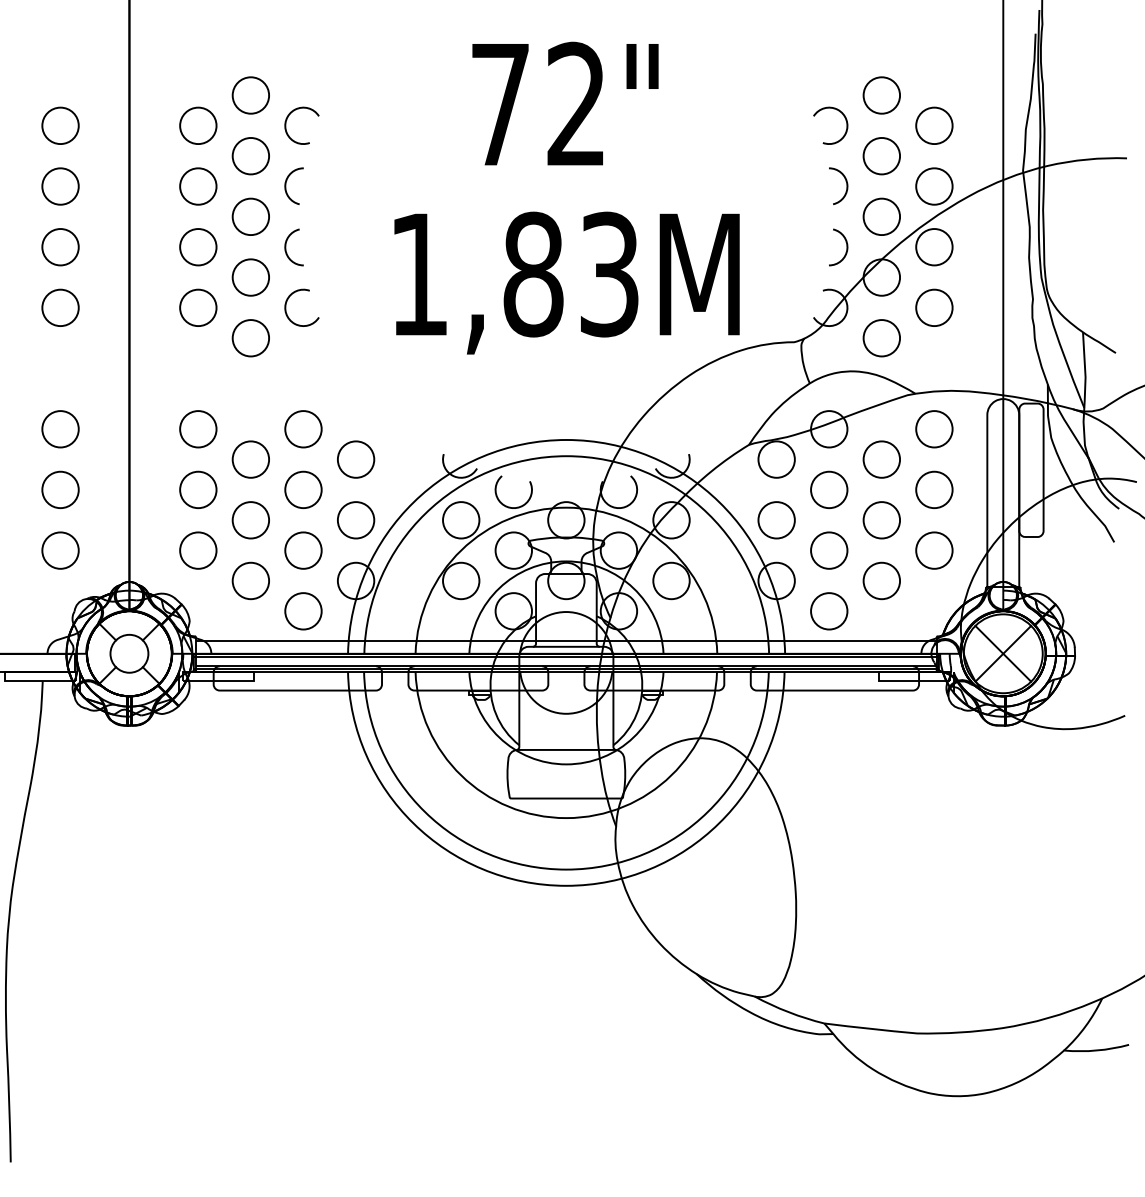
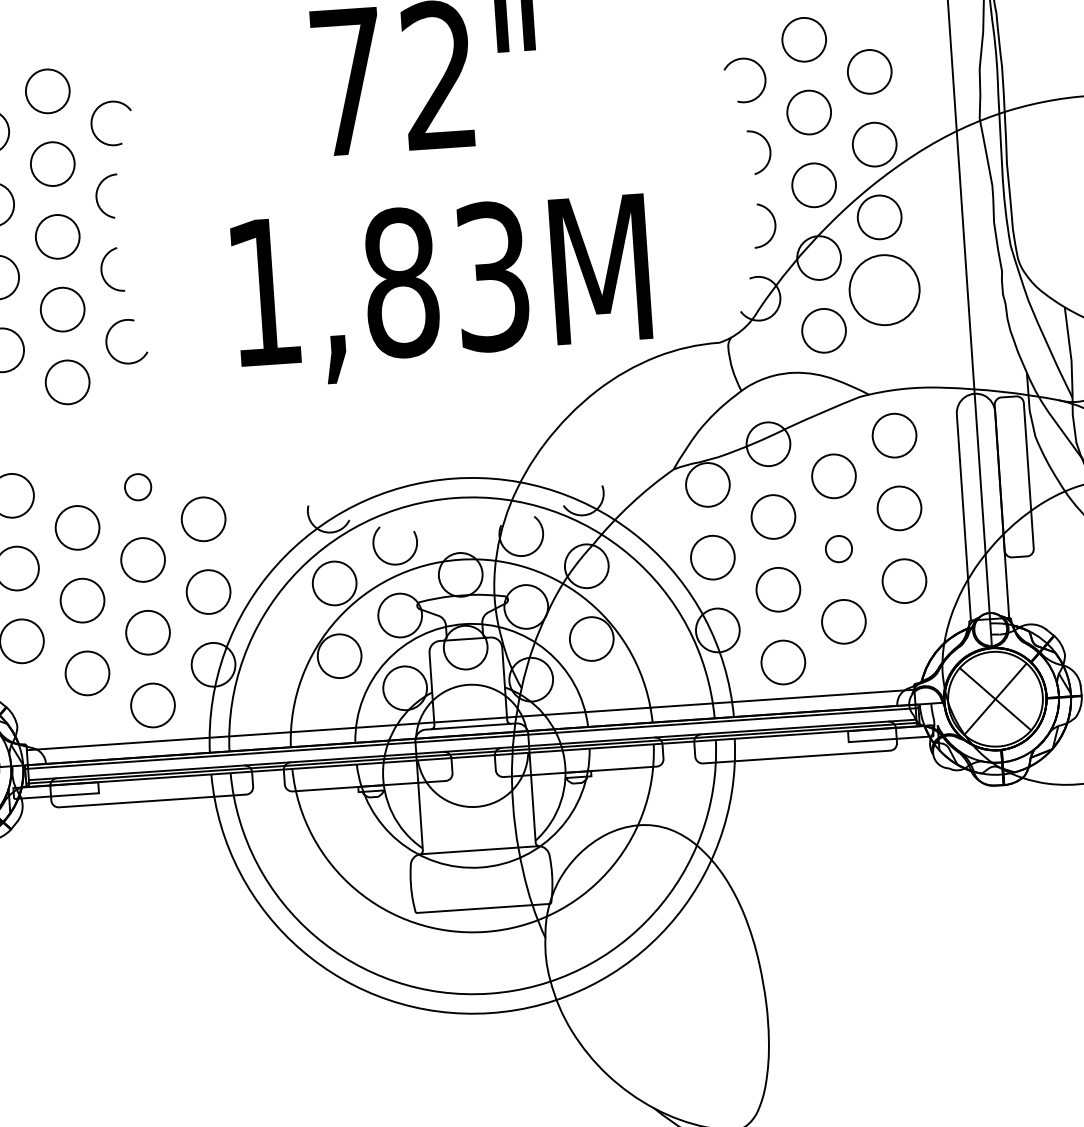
circle: (934, 307) -> (884, 289), size x1.6
circle: (303, 429) -> (138, 487), size x0.6
circle: (881, 520) -> (838, 549), size x0.6

